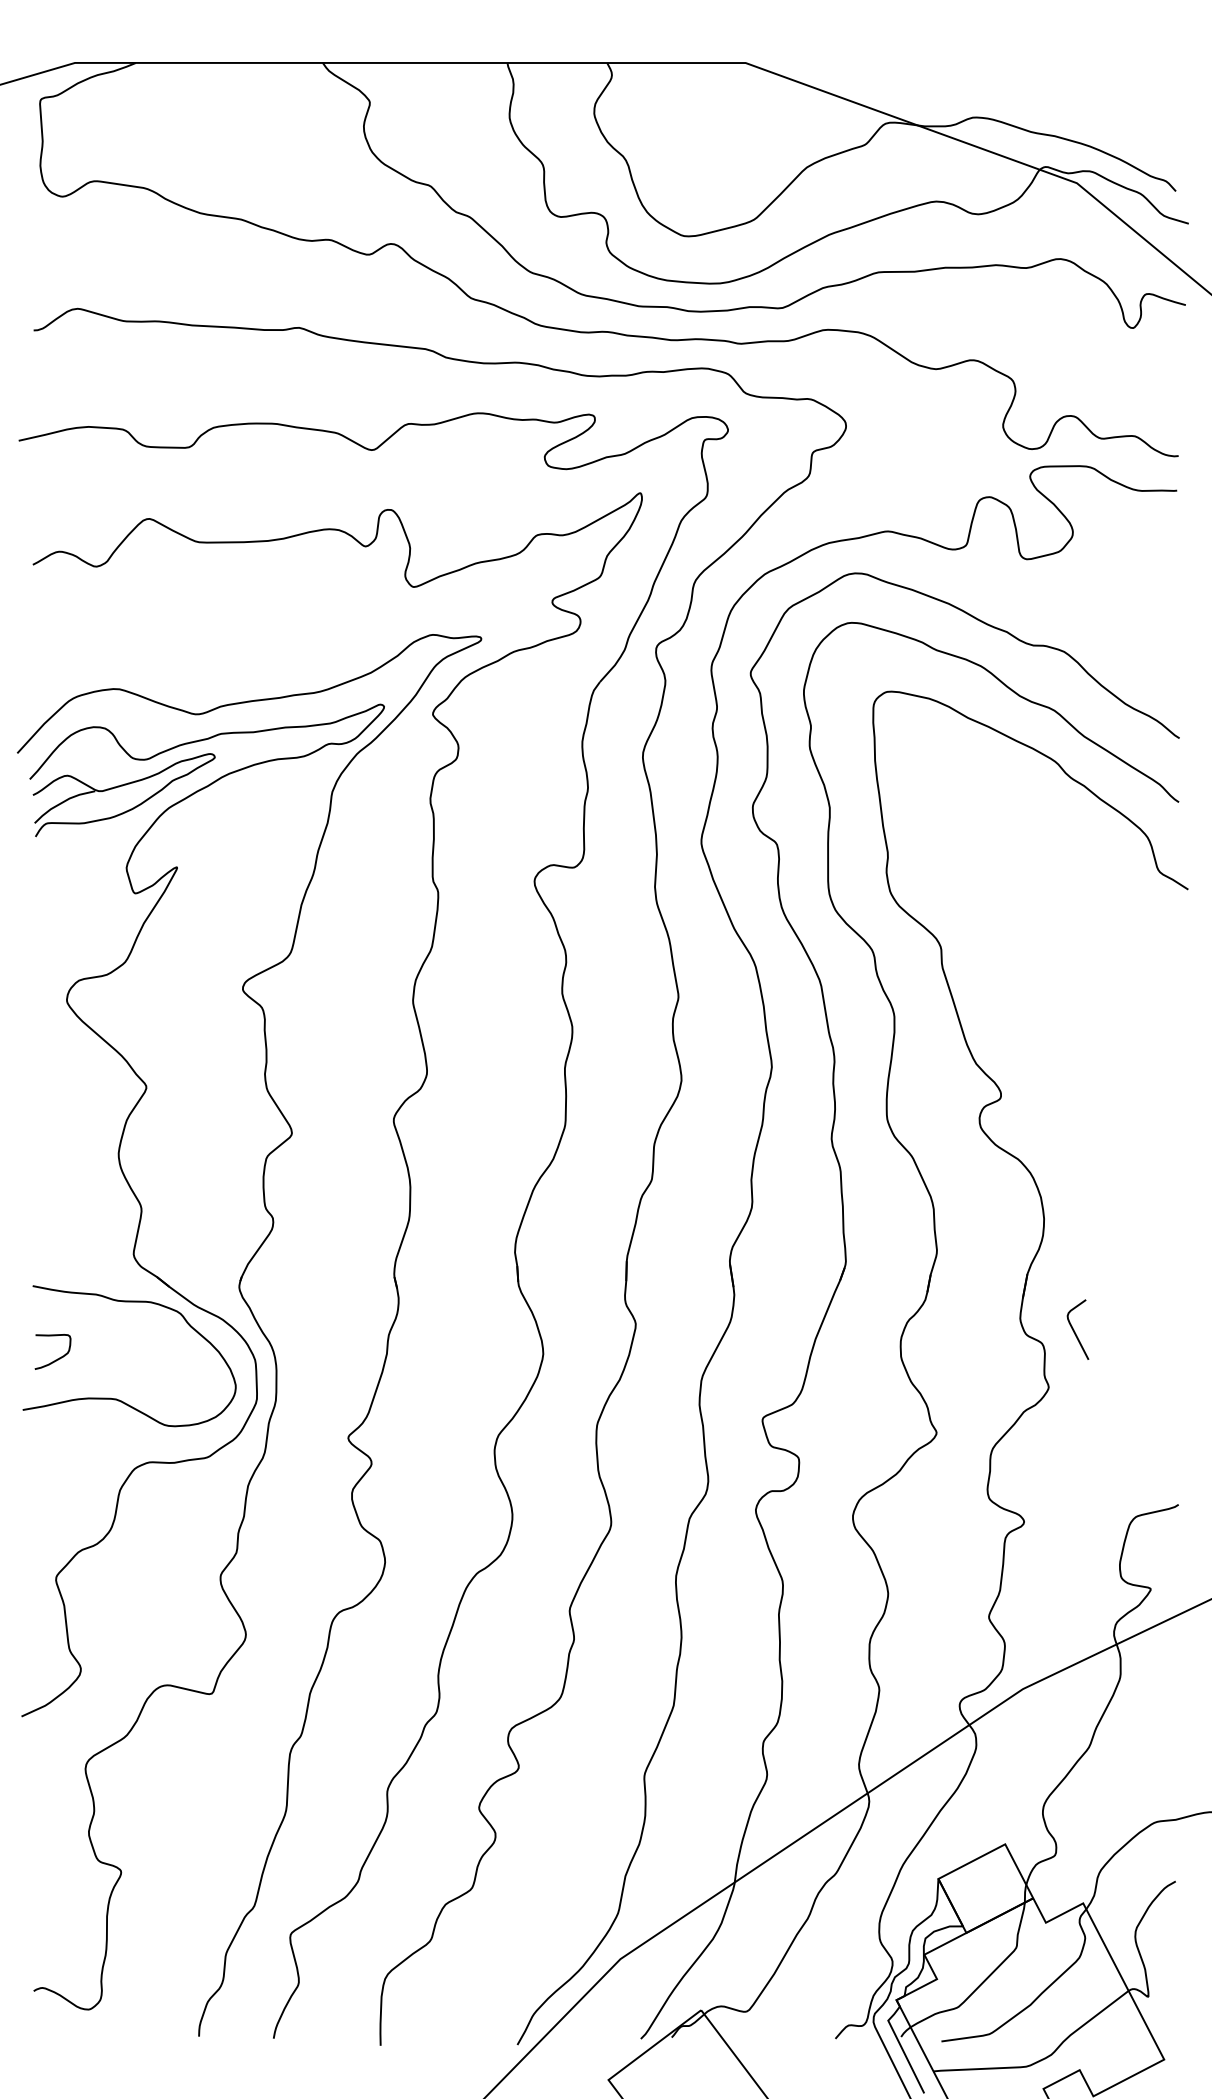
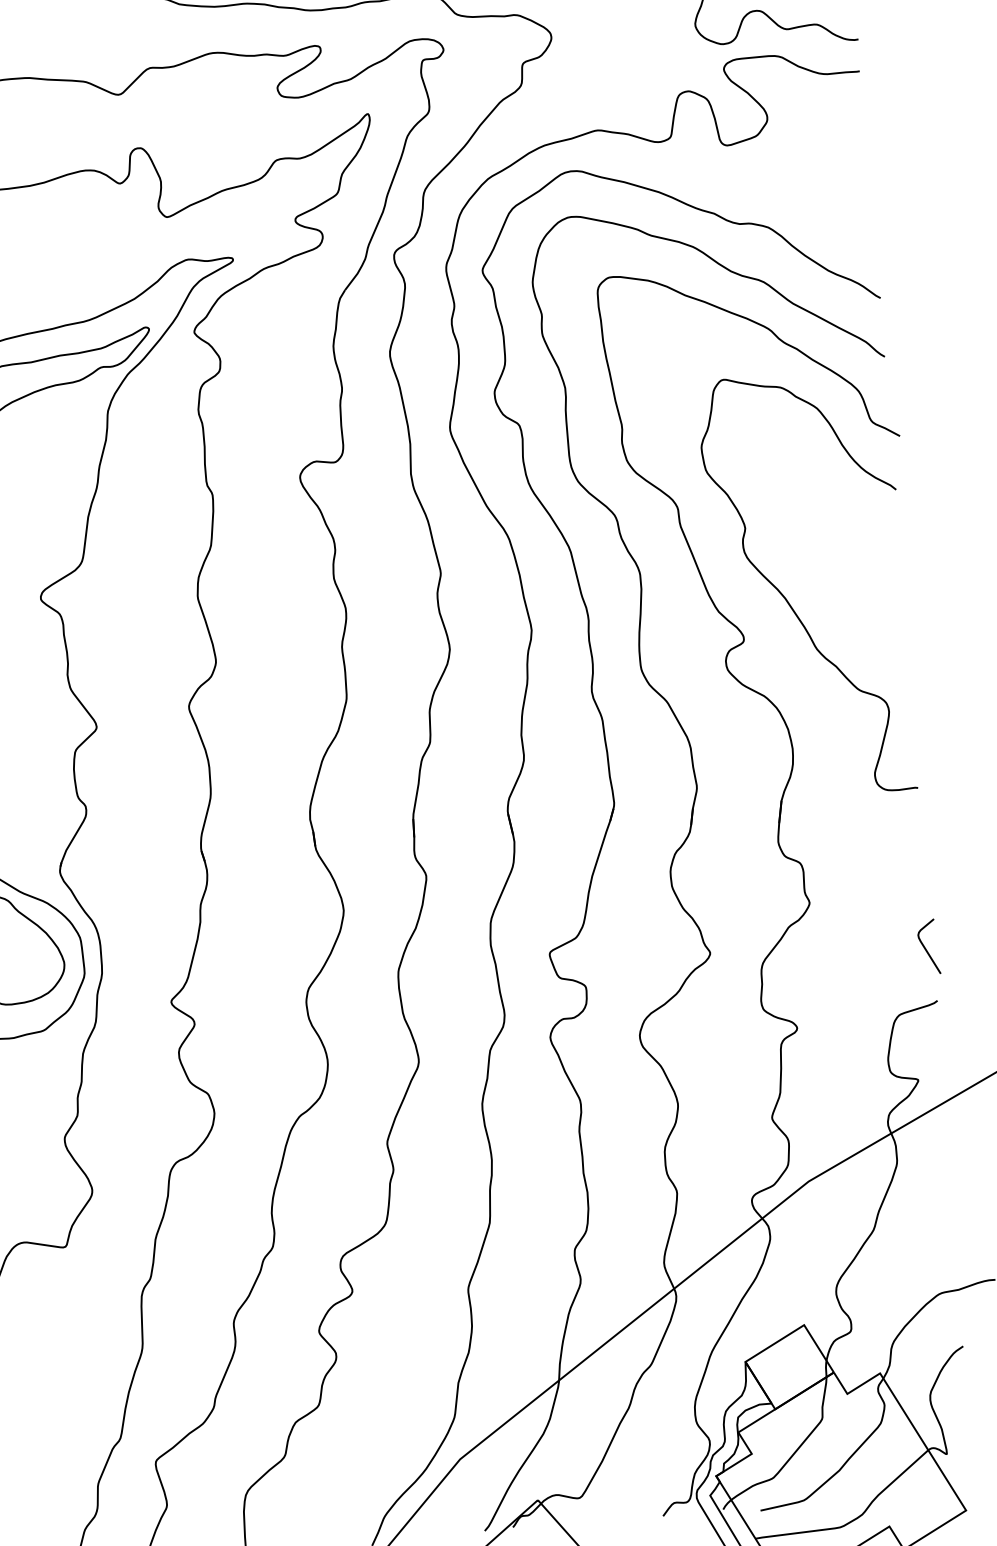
curve: (1050, 1054) -> (786, 597), added
curve: (1075, 1331) -> (926, 948), moved

